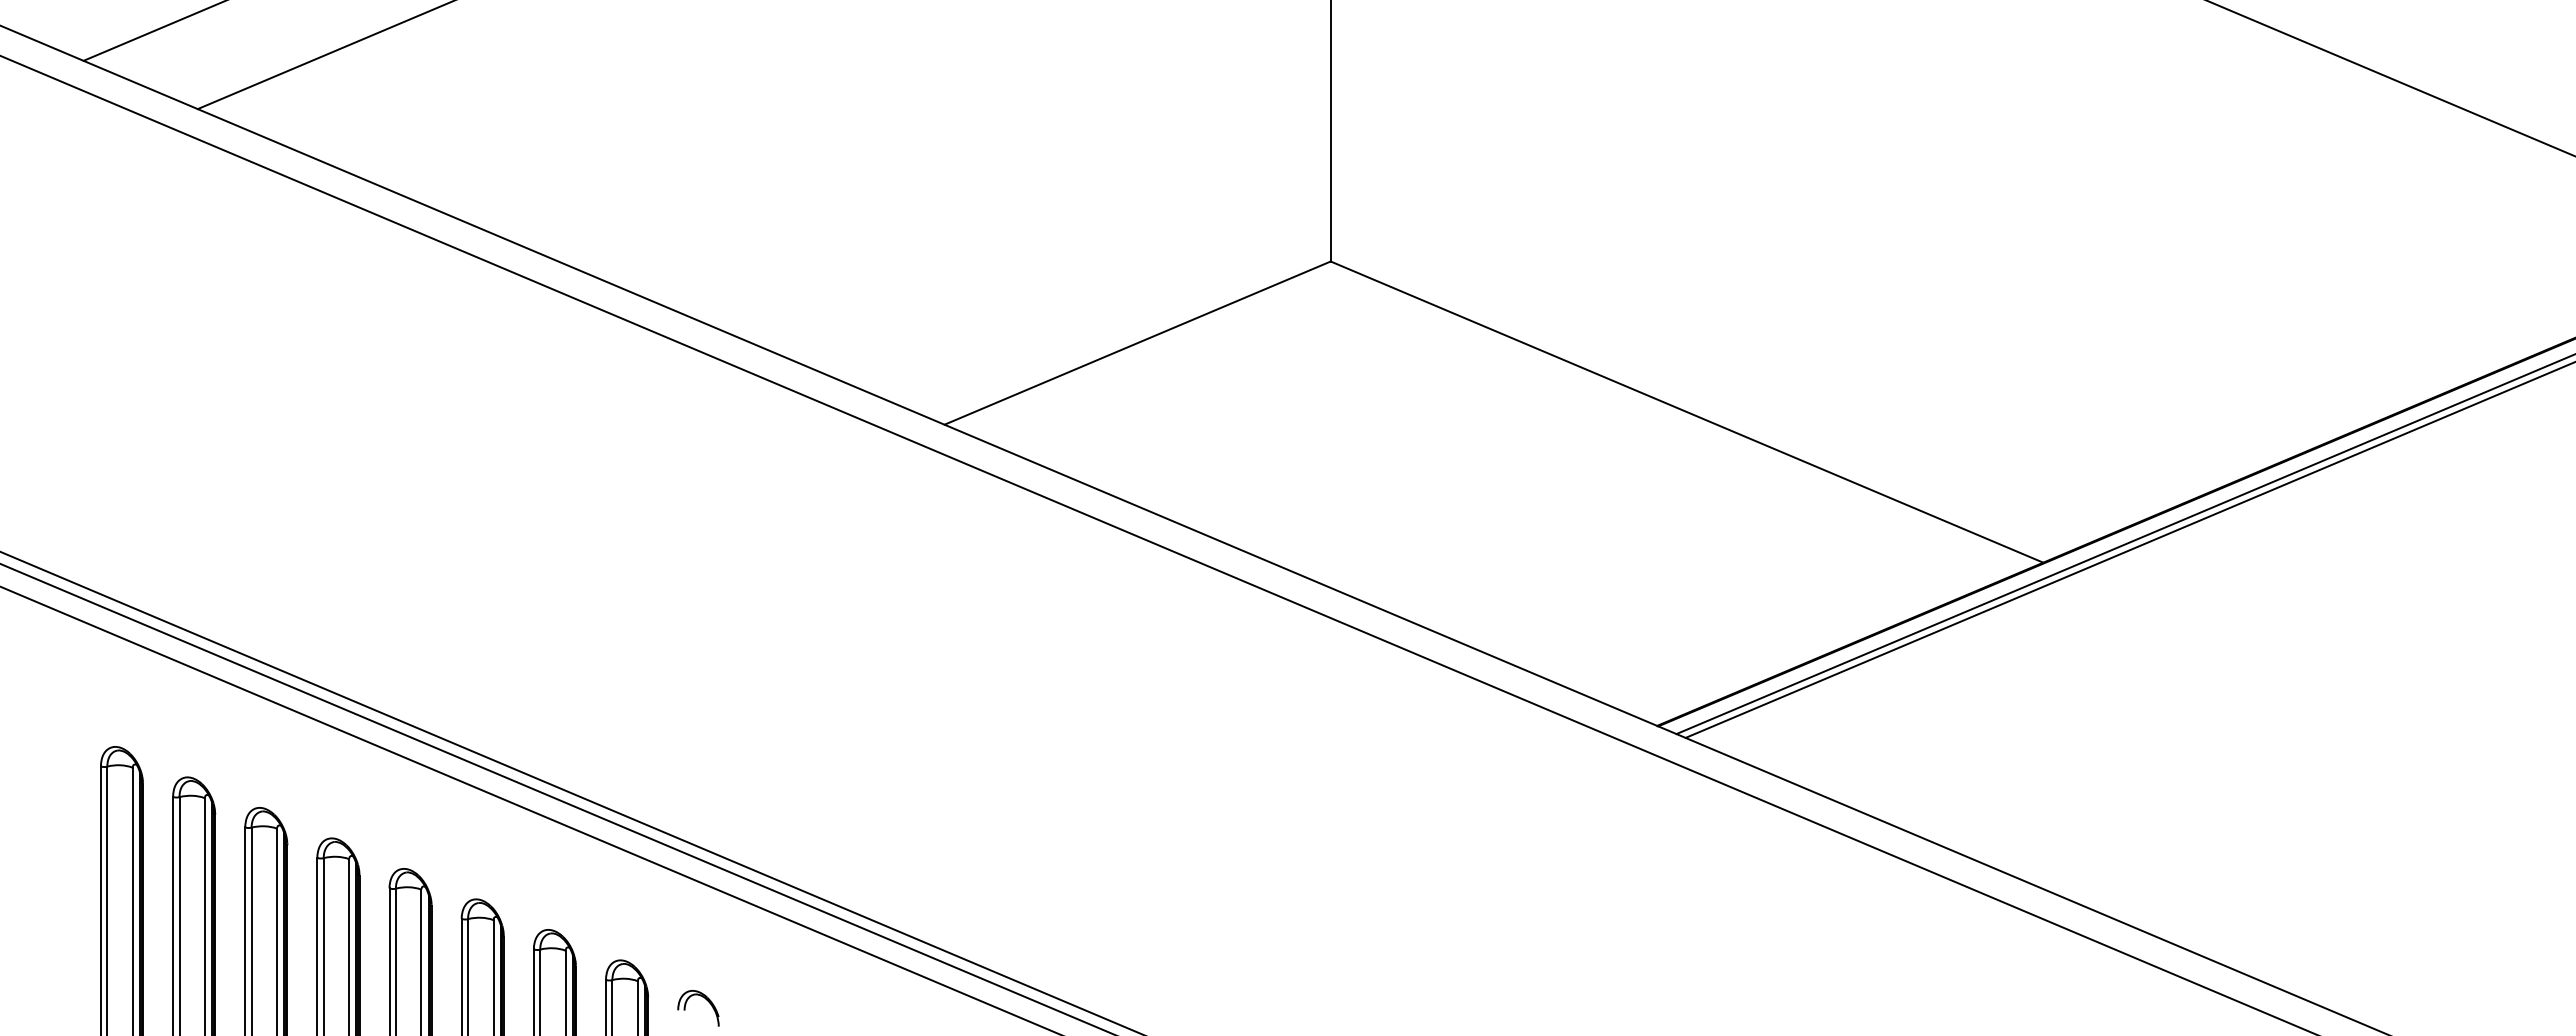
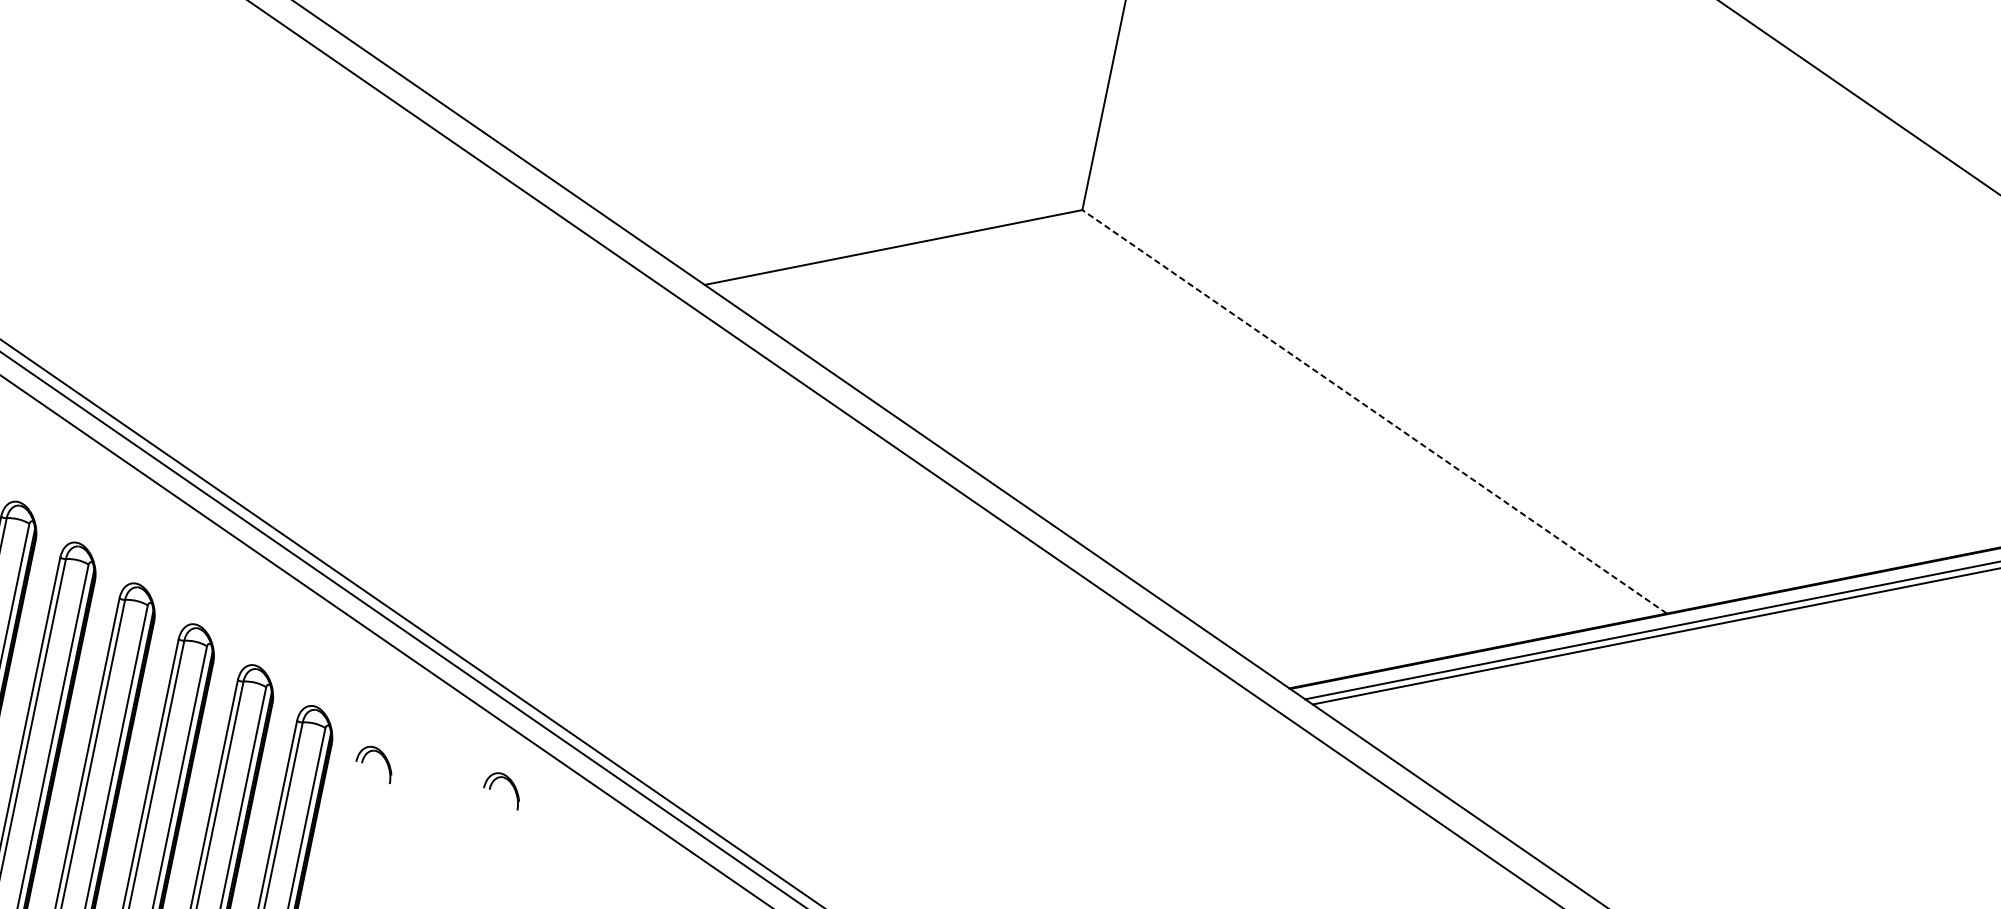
line: (1687, 412) -> (1374, 412), solid -> dashed
part: (848, 1000) -> (511, 784), added

